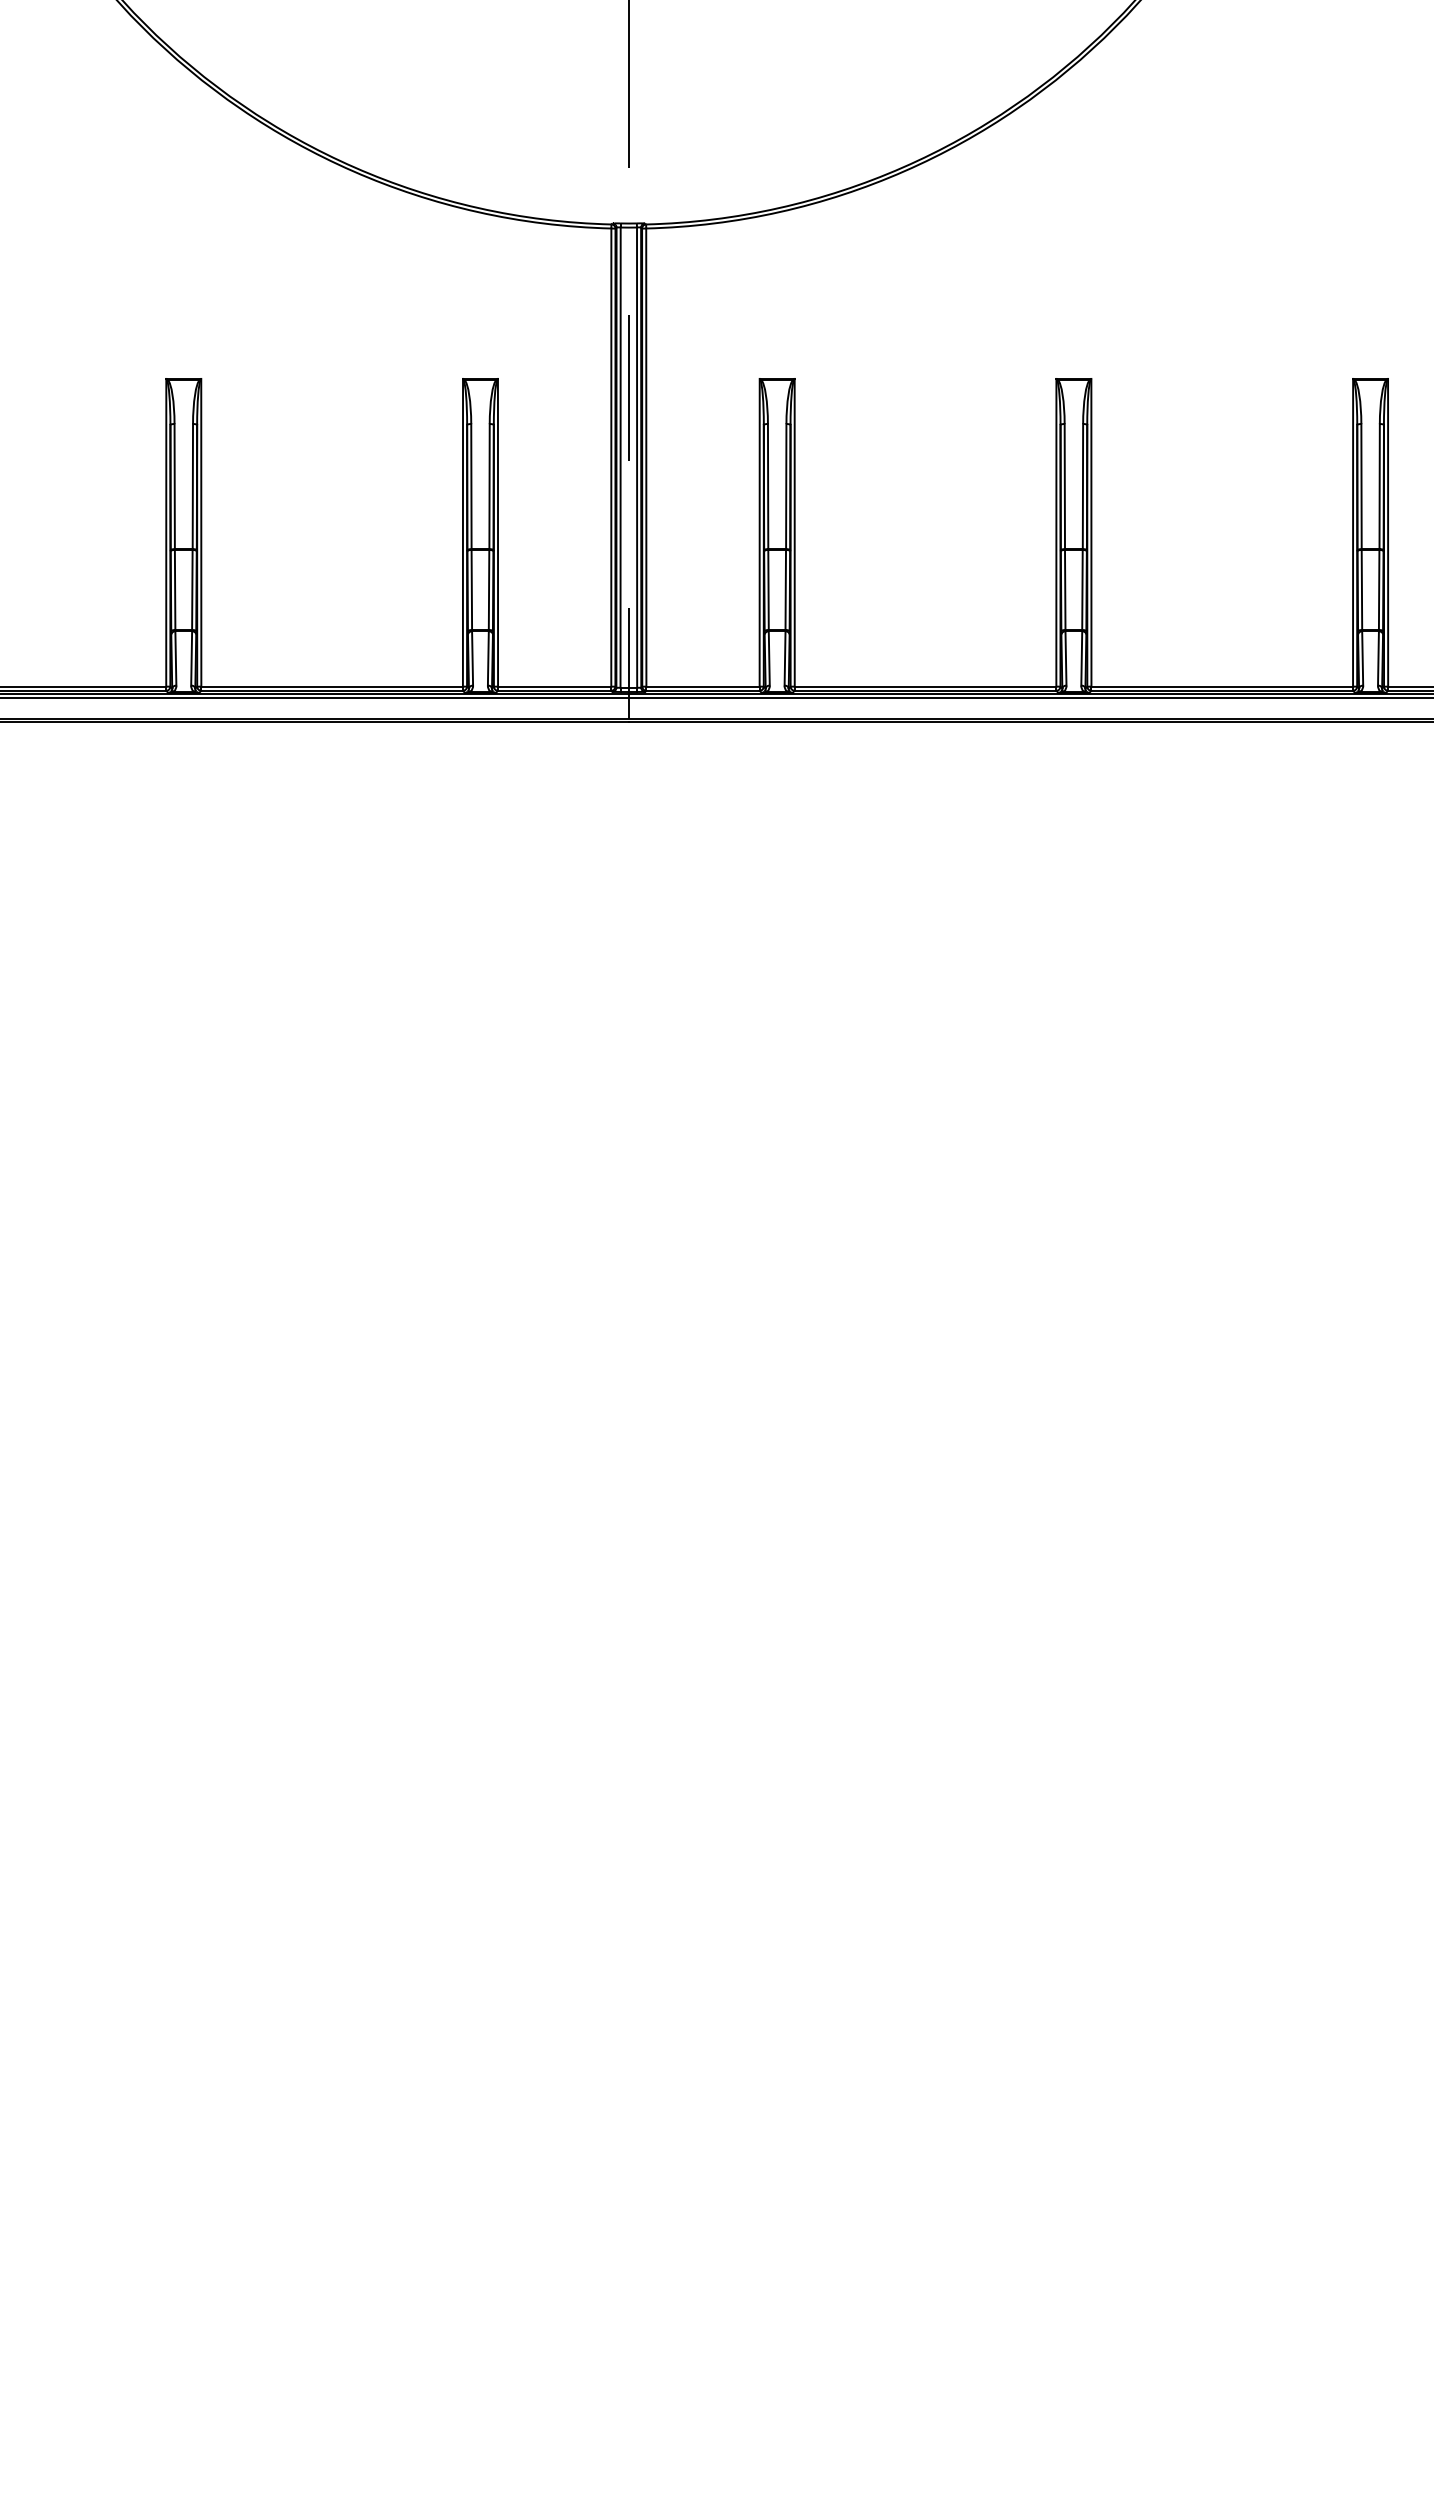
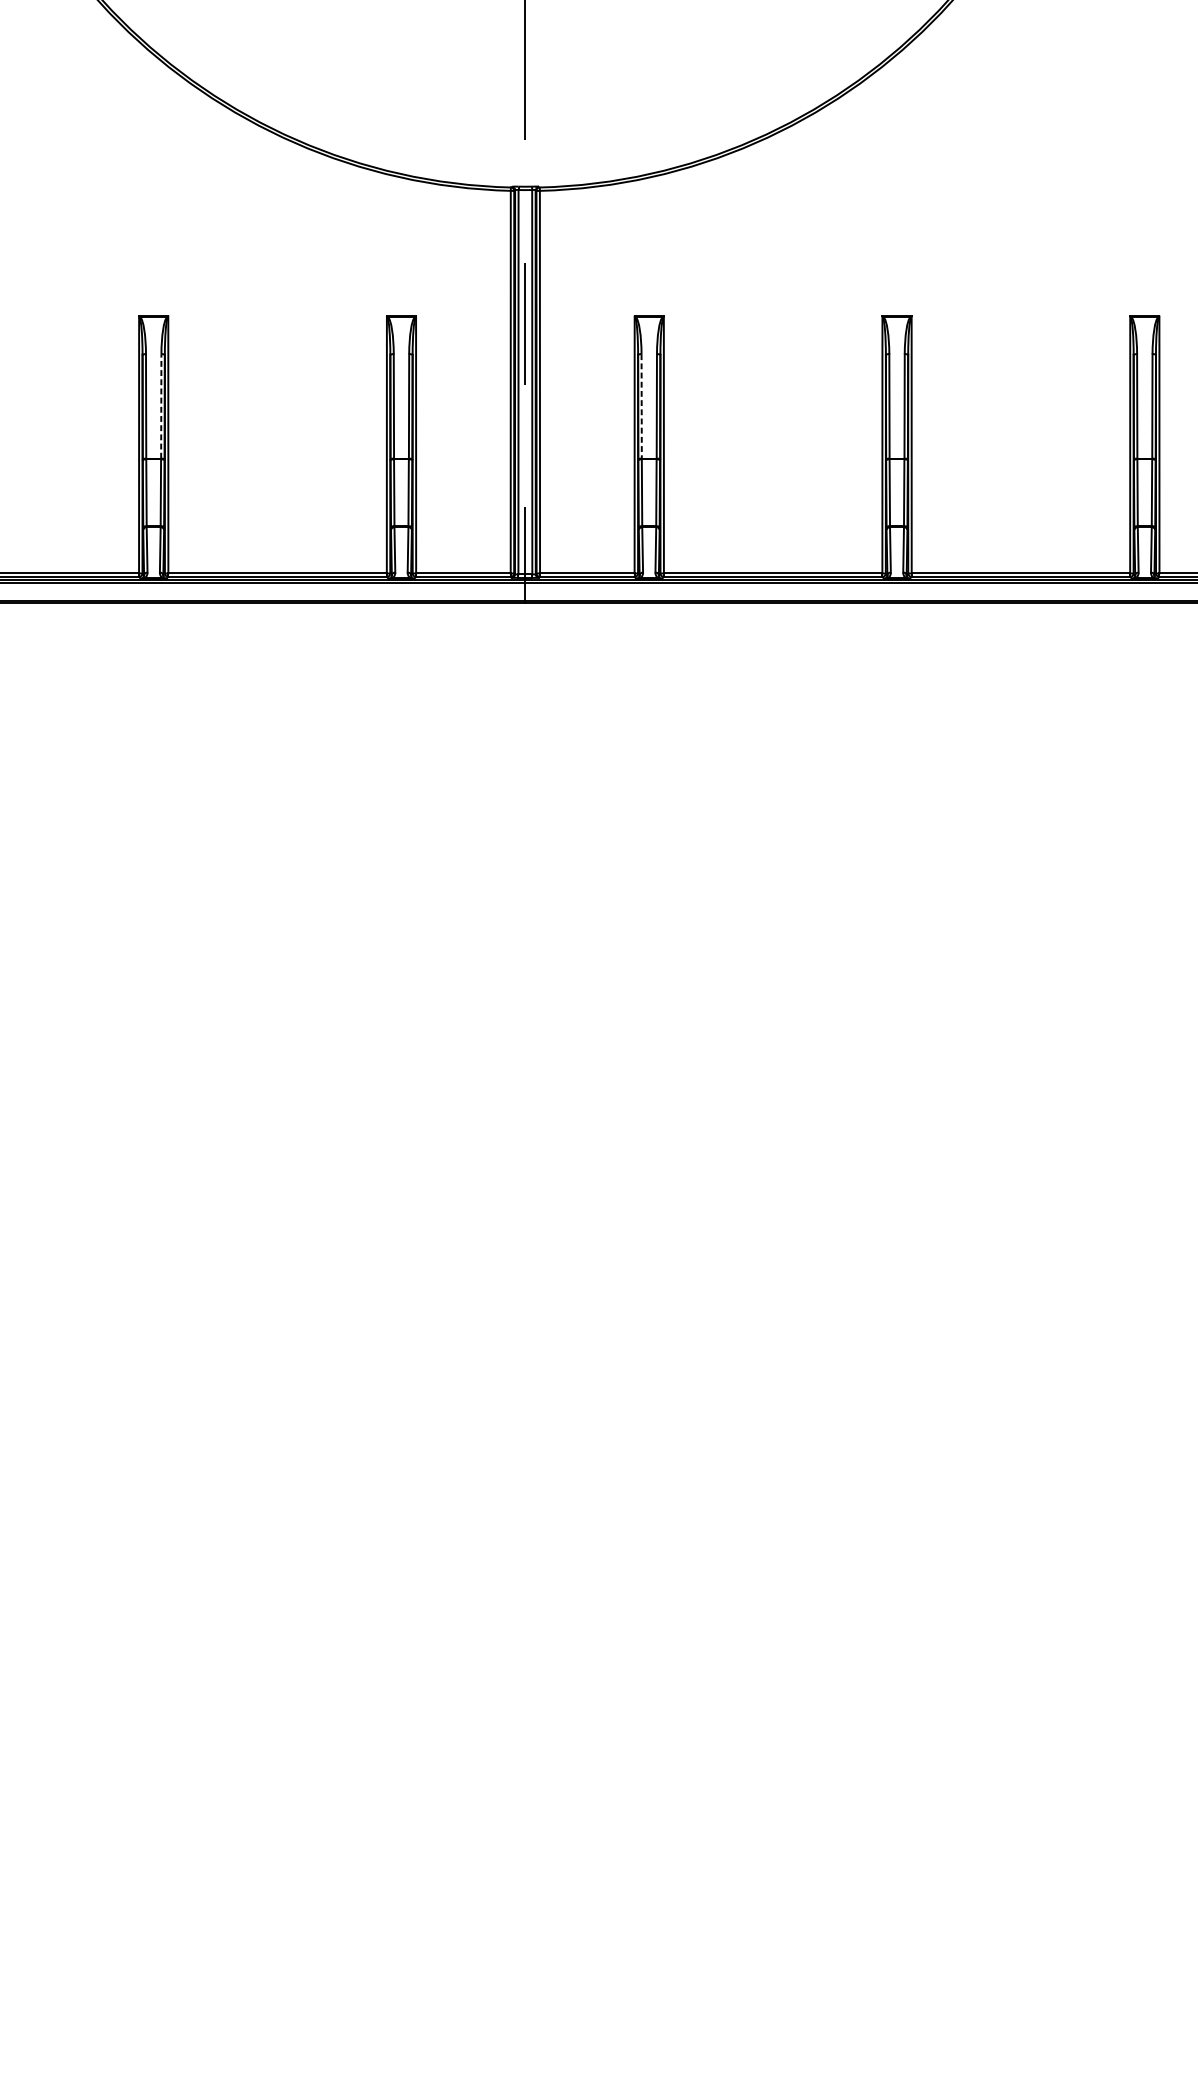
line: (192, 486) -> (160, 406), solid -> dashed
line: (768, 486) -> (642, 406), solid -> dashed

